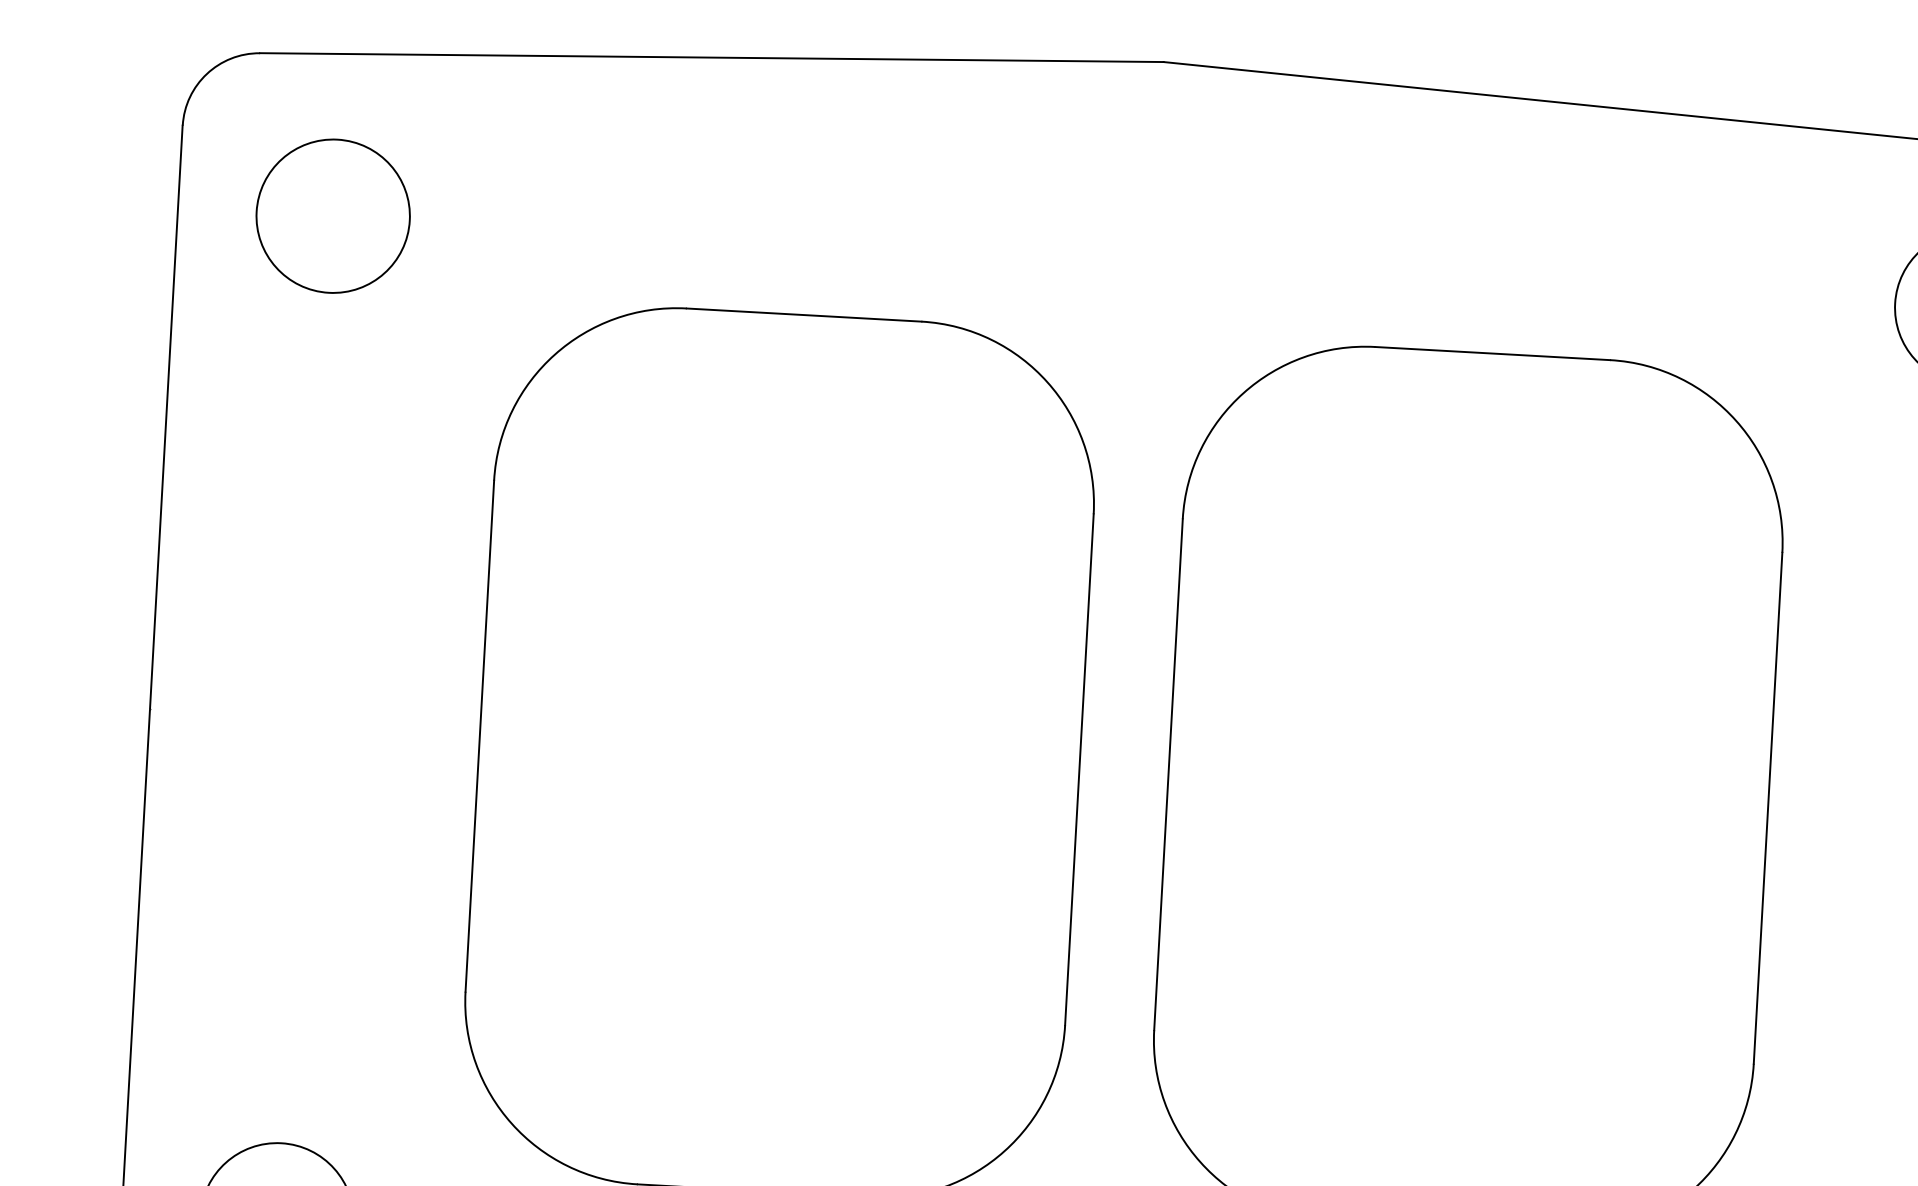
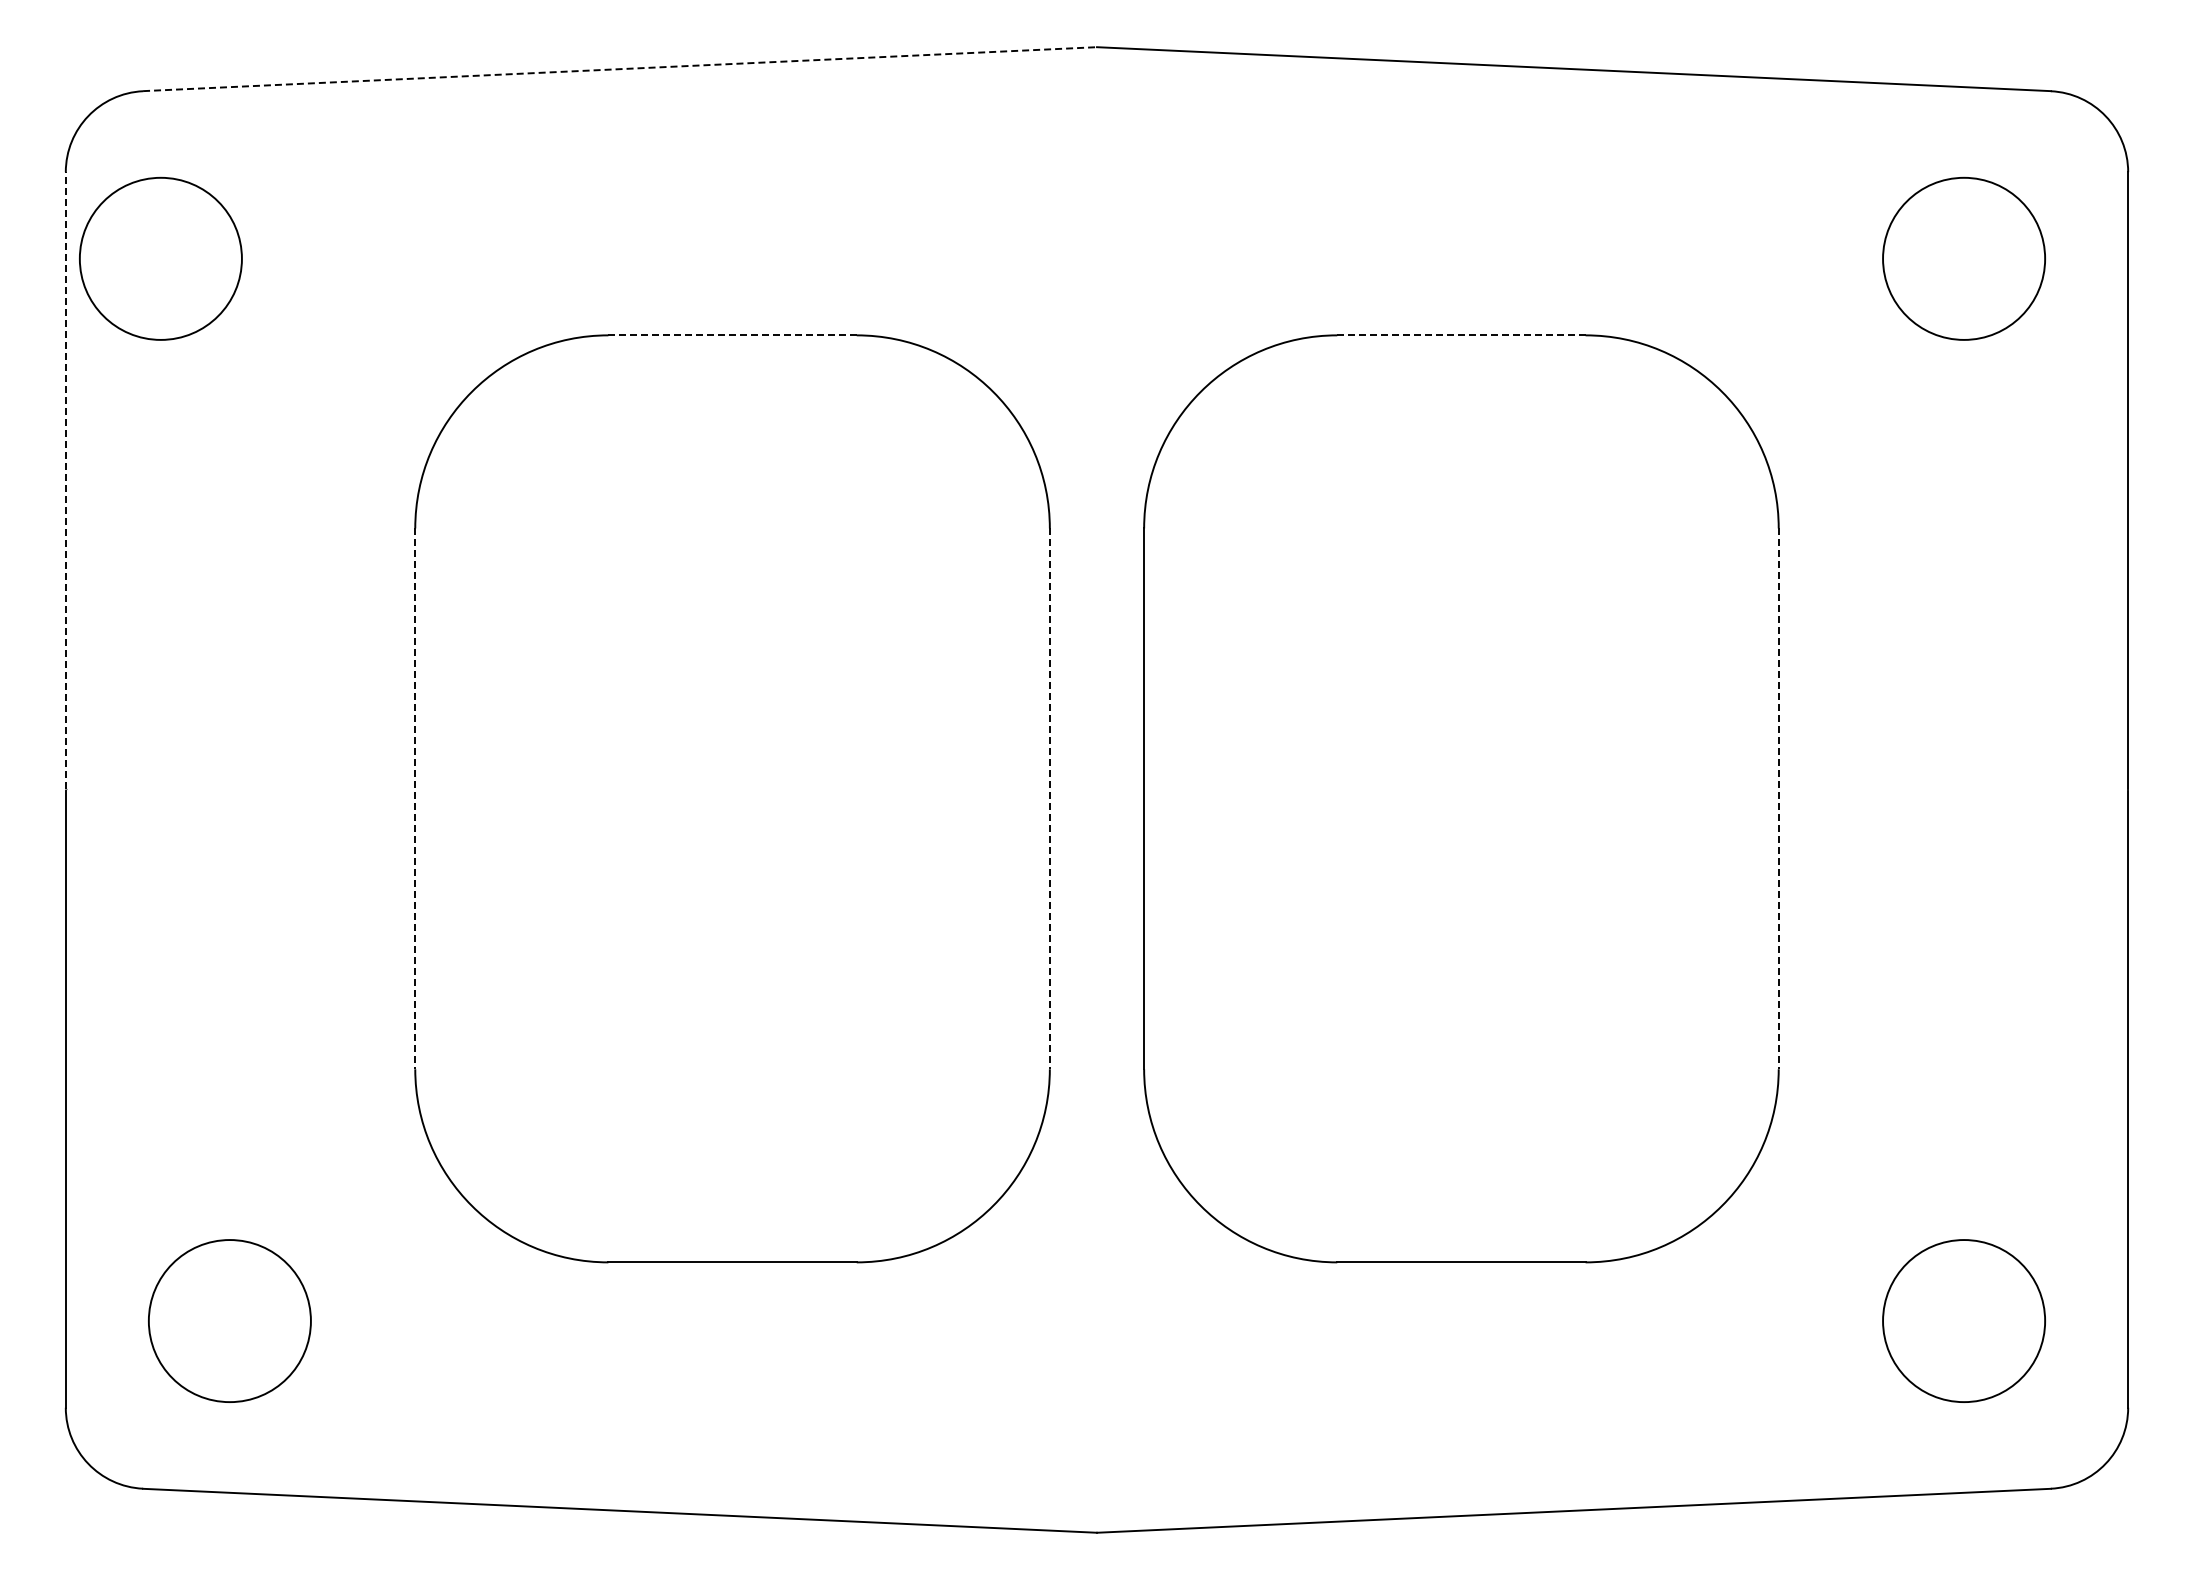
line: (712, 57) -> (620, 69), solid -> dashed
circle: (332, 215) -> (160, 258), moved
line: (804, 315) -> (733, 335), solid -> dashed
line: (1491, 353) -> (1460, 335), solid -> dashed
line: (166, 416) -> (65, 480), solid -> dashed
line: (480, 736) -> (415, 799), solid -> dashed
line: (1079, 770) -> (1049, 799), solid -> dashed
line: (1767, 808) -> (1778, 799), solid -> dashed

